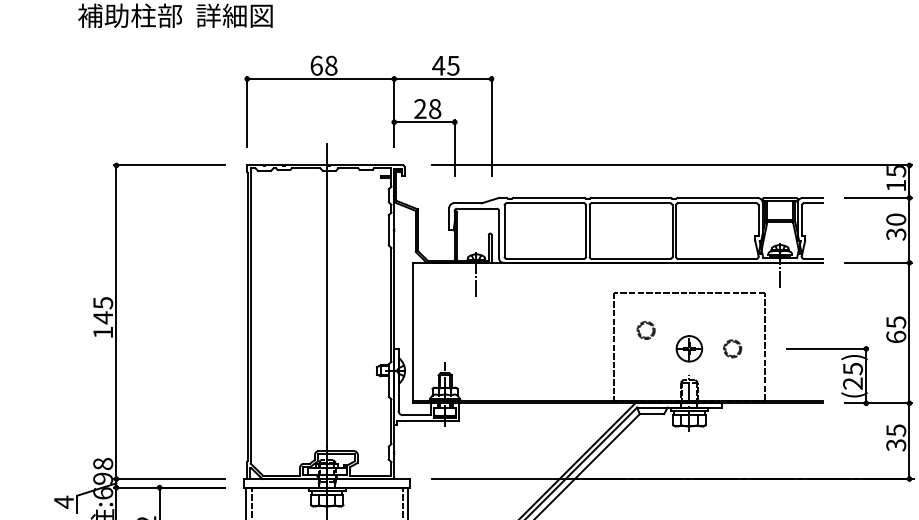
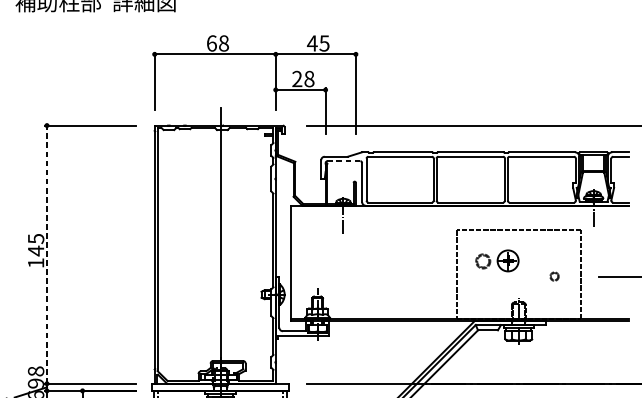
line: (477, 208) -> (344, 161), solid -> dashed
line: (116, 322) -> (47, 254), solid -> dashed
part: (688, 348) -> (507, 260), moved
circle: (732, 348) -> (554, 276), size x0.6

